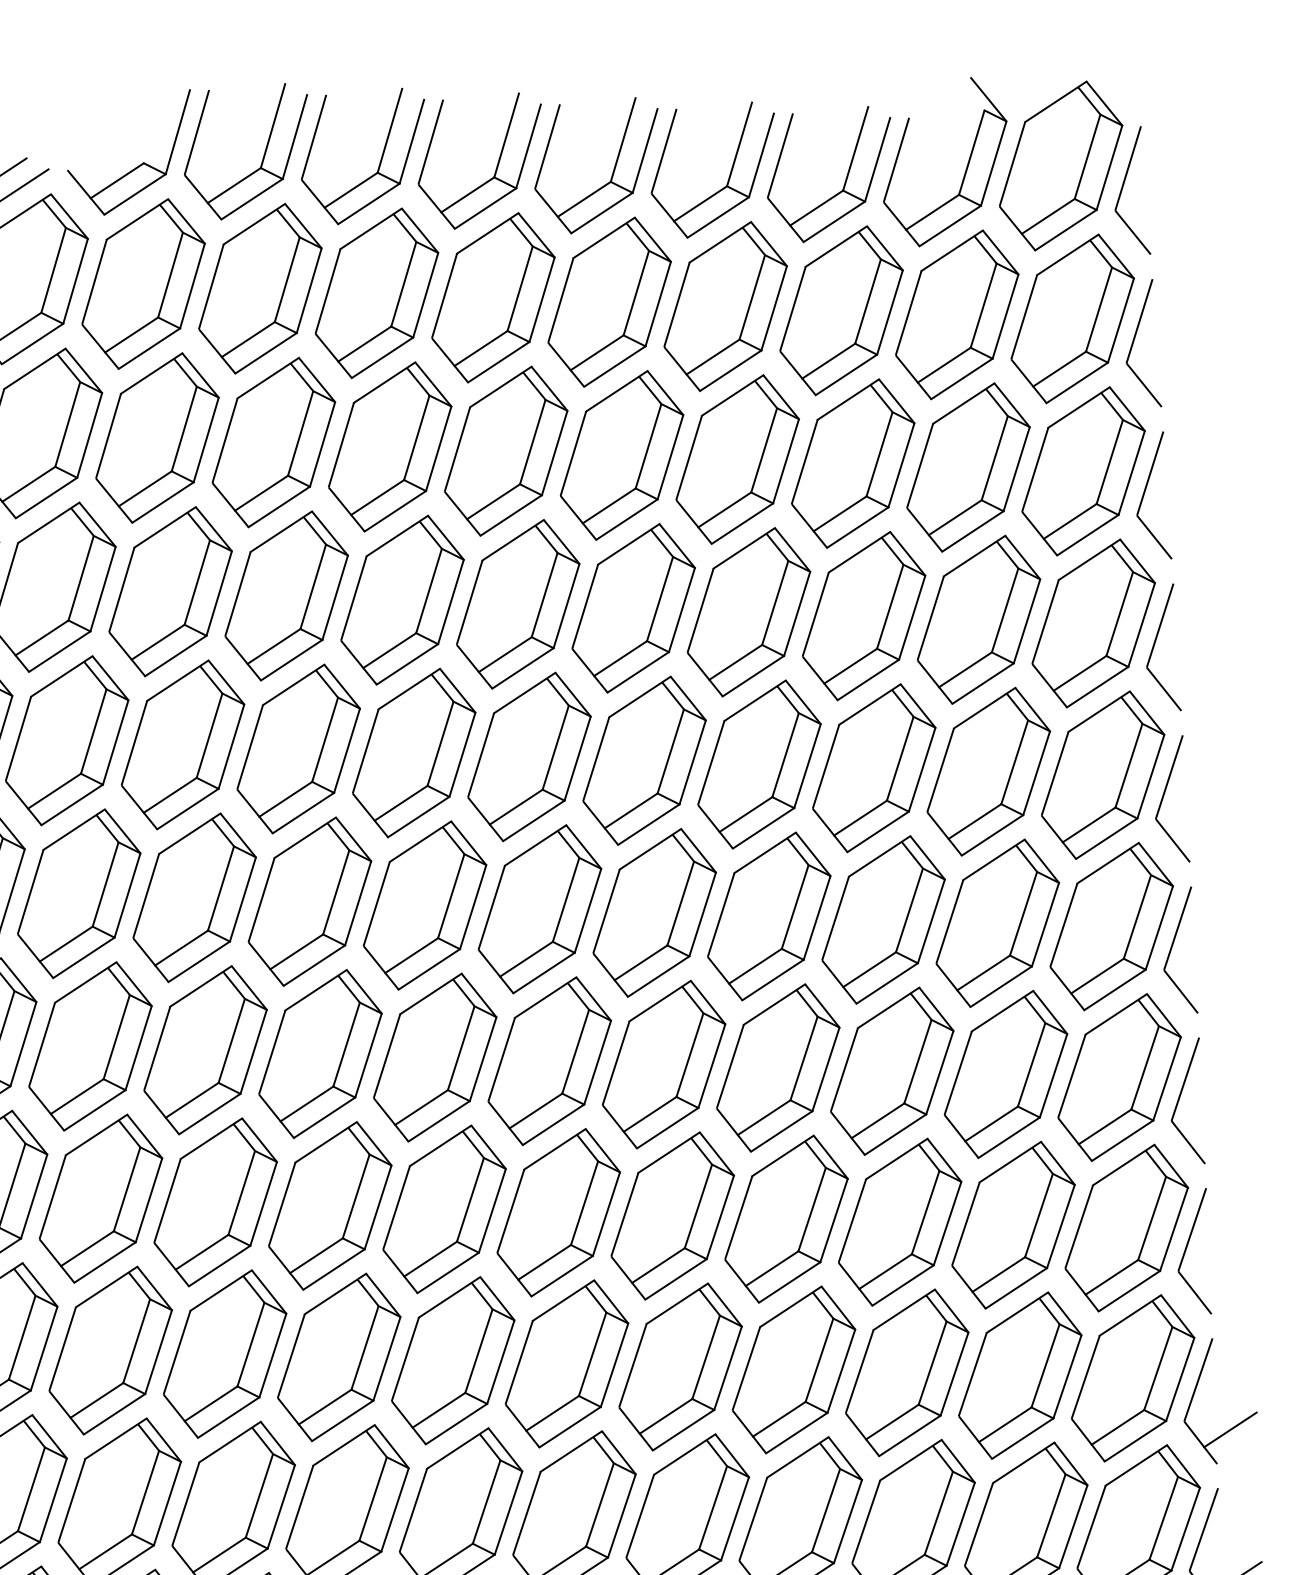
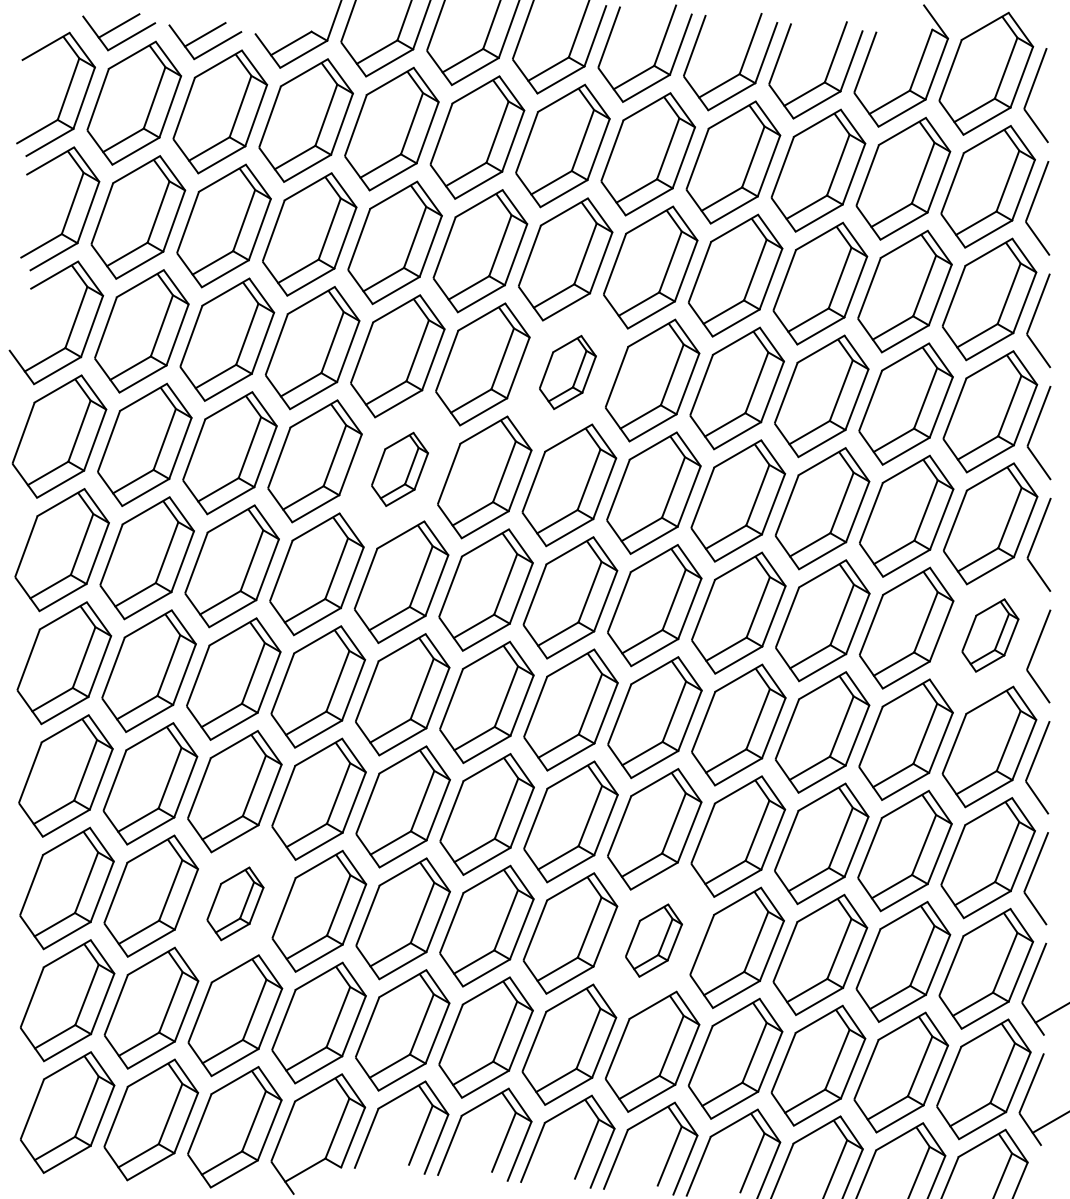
part: (517, 604) -> (567, 372), size x0.6
part: (298, 749) -> (399, 469), size x0.6
part: (1112, 926) -> (990, 635), size x0.6
part: (110, 1350) -> (235, 903), size x0.6
part: (680, 1366) -> (653, 940), size x0.6

